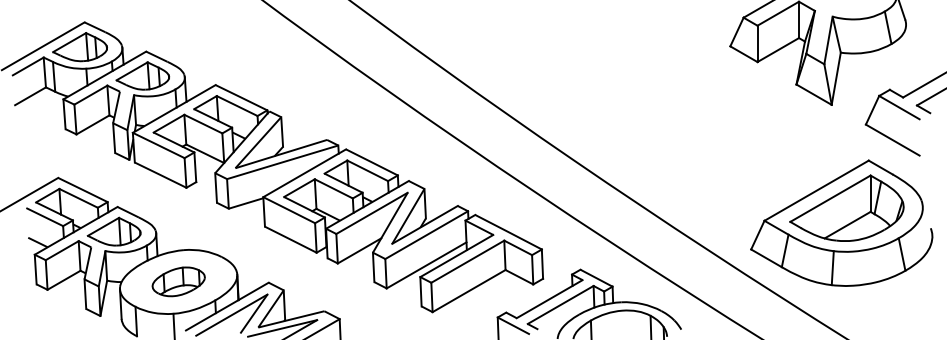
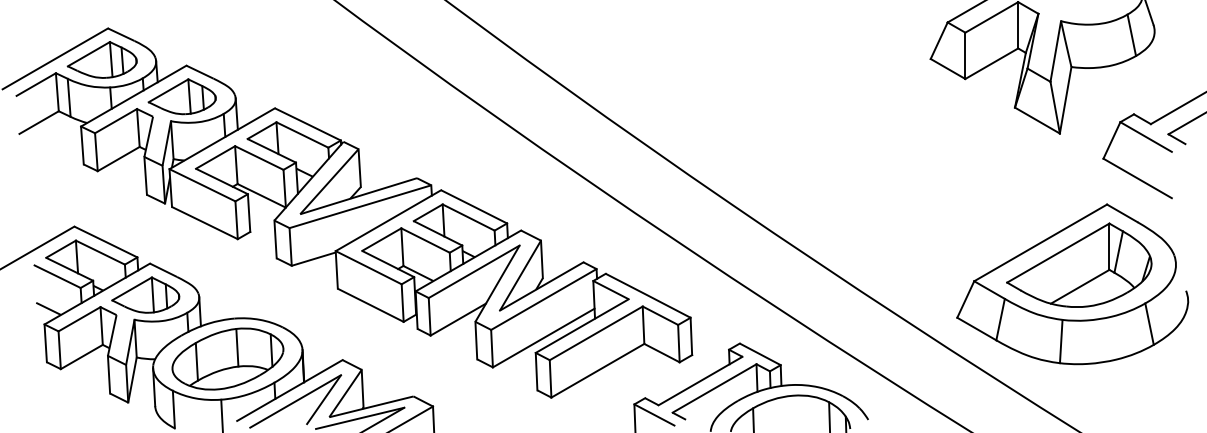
part: (178, 281) -> (227, 358), size x1.67

